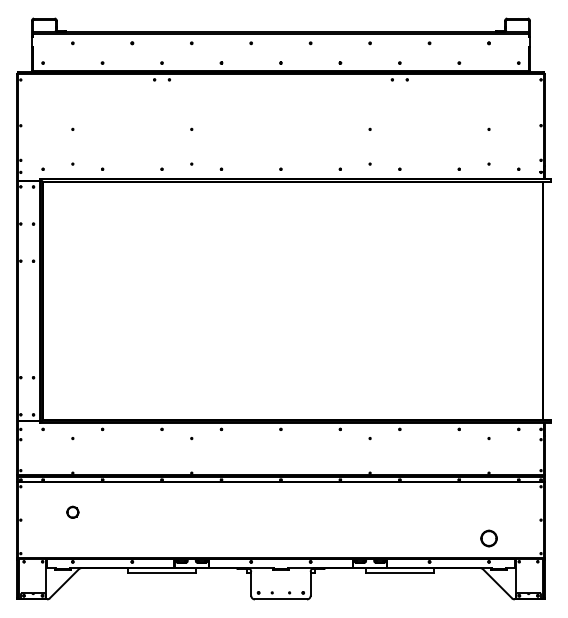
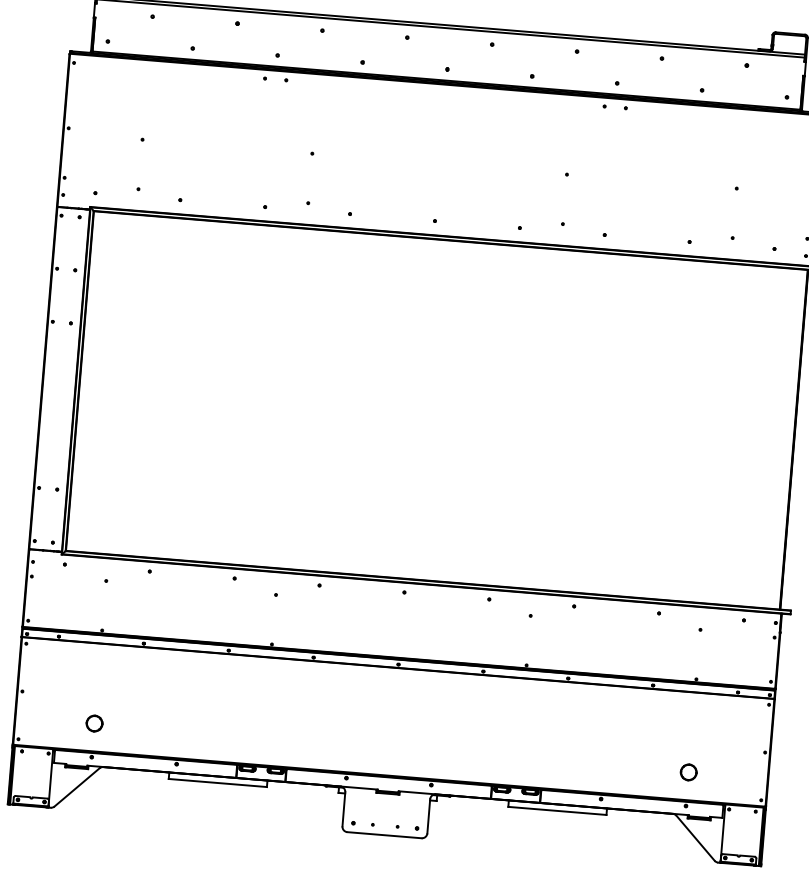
part: (72, 511) -> (94, 722), moved
part: (488, 537) -> (688, 771), size x0.71

